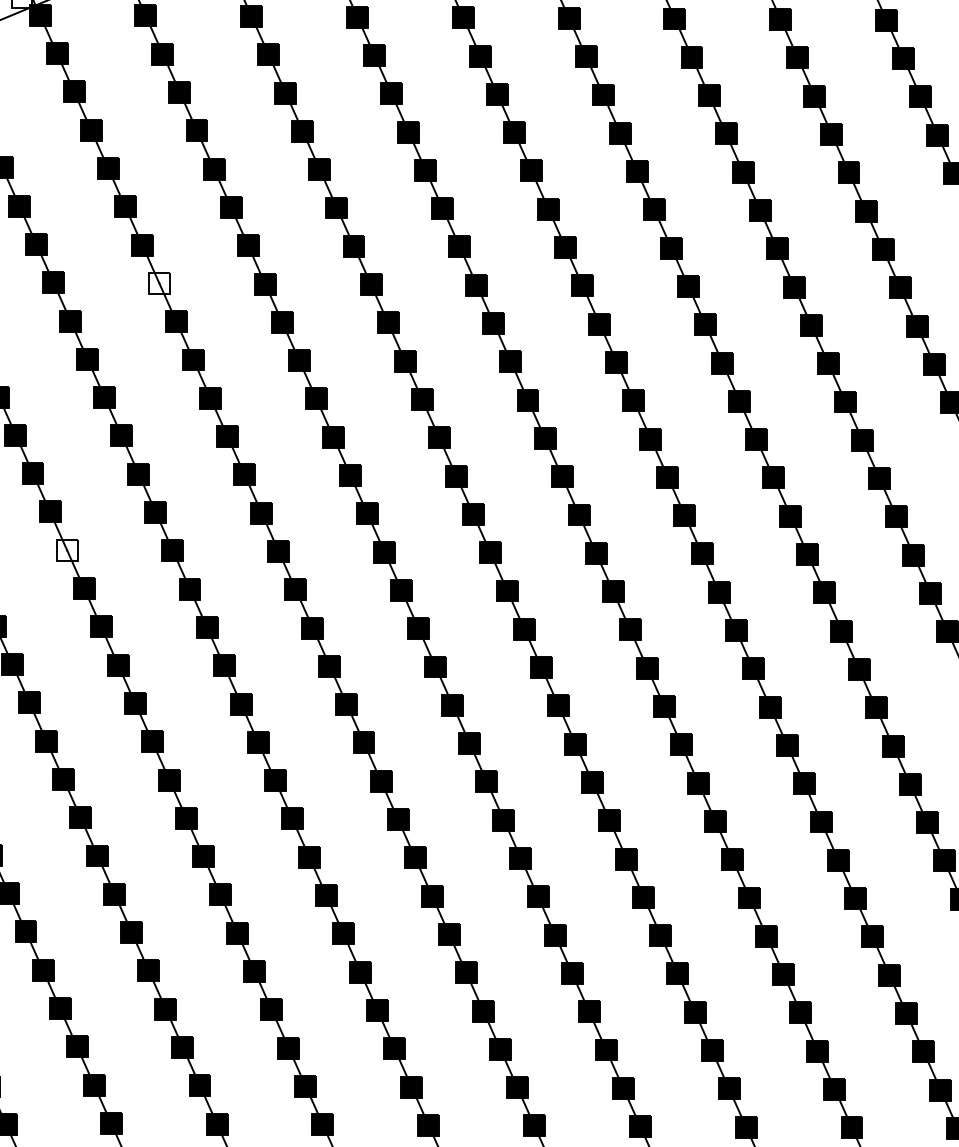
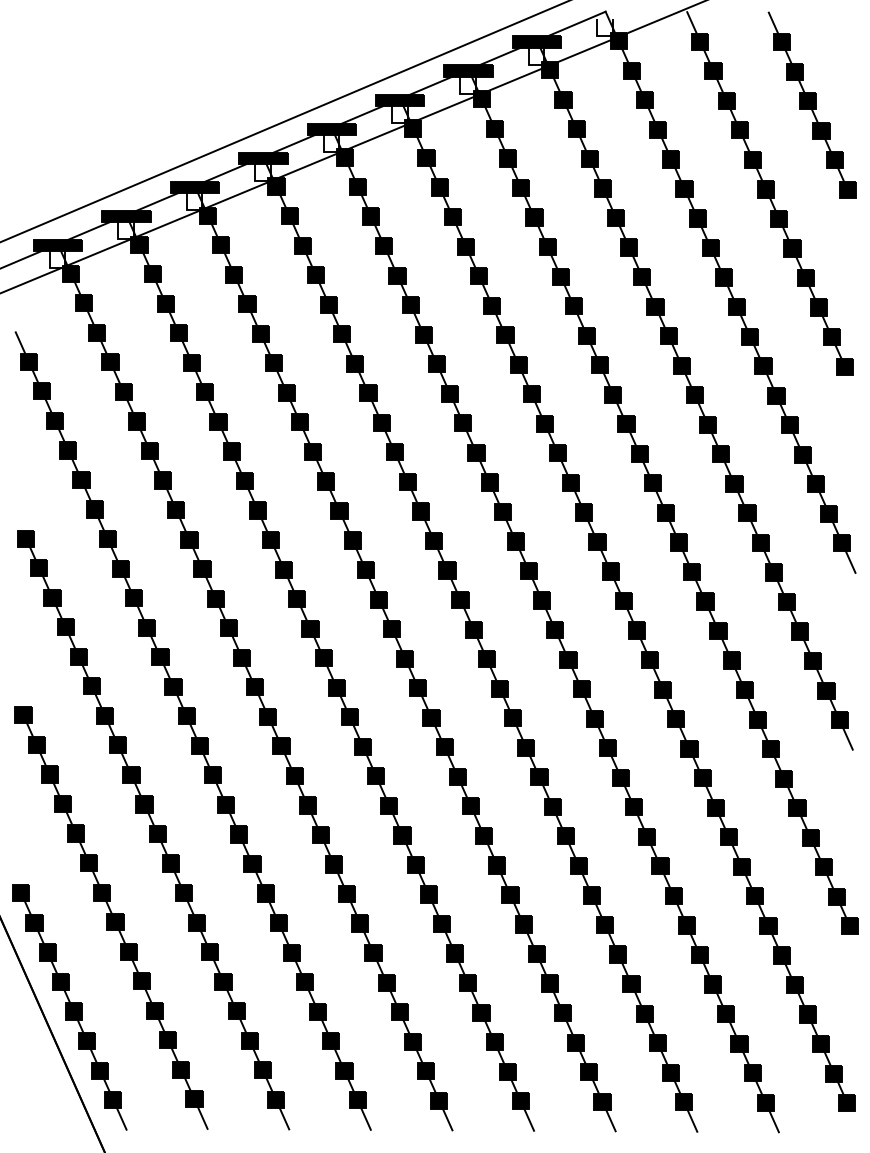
fill: (159, 283) -> (231, 451), added
fill: (67, 550) -> (160, 657), added

